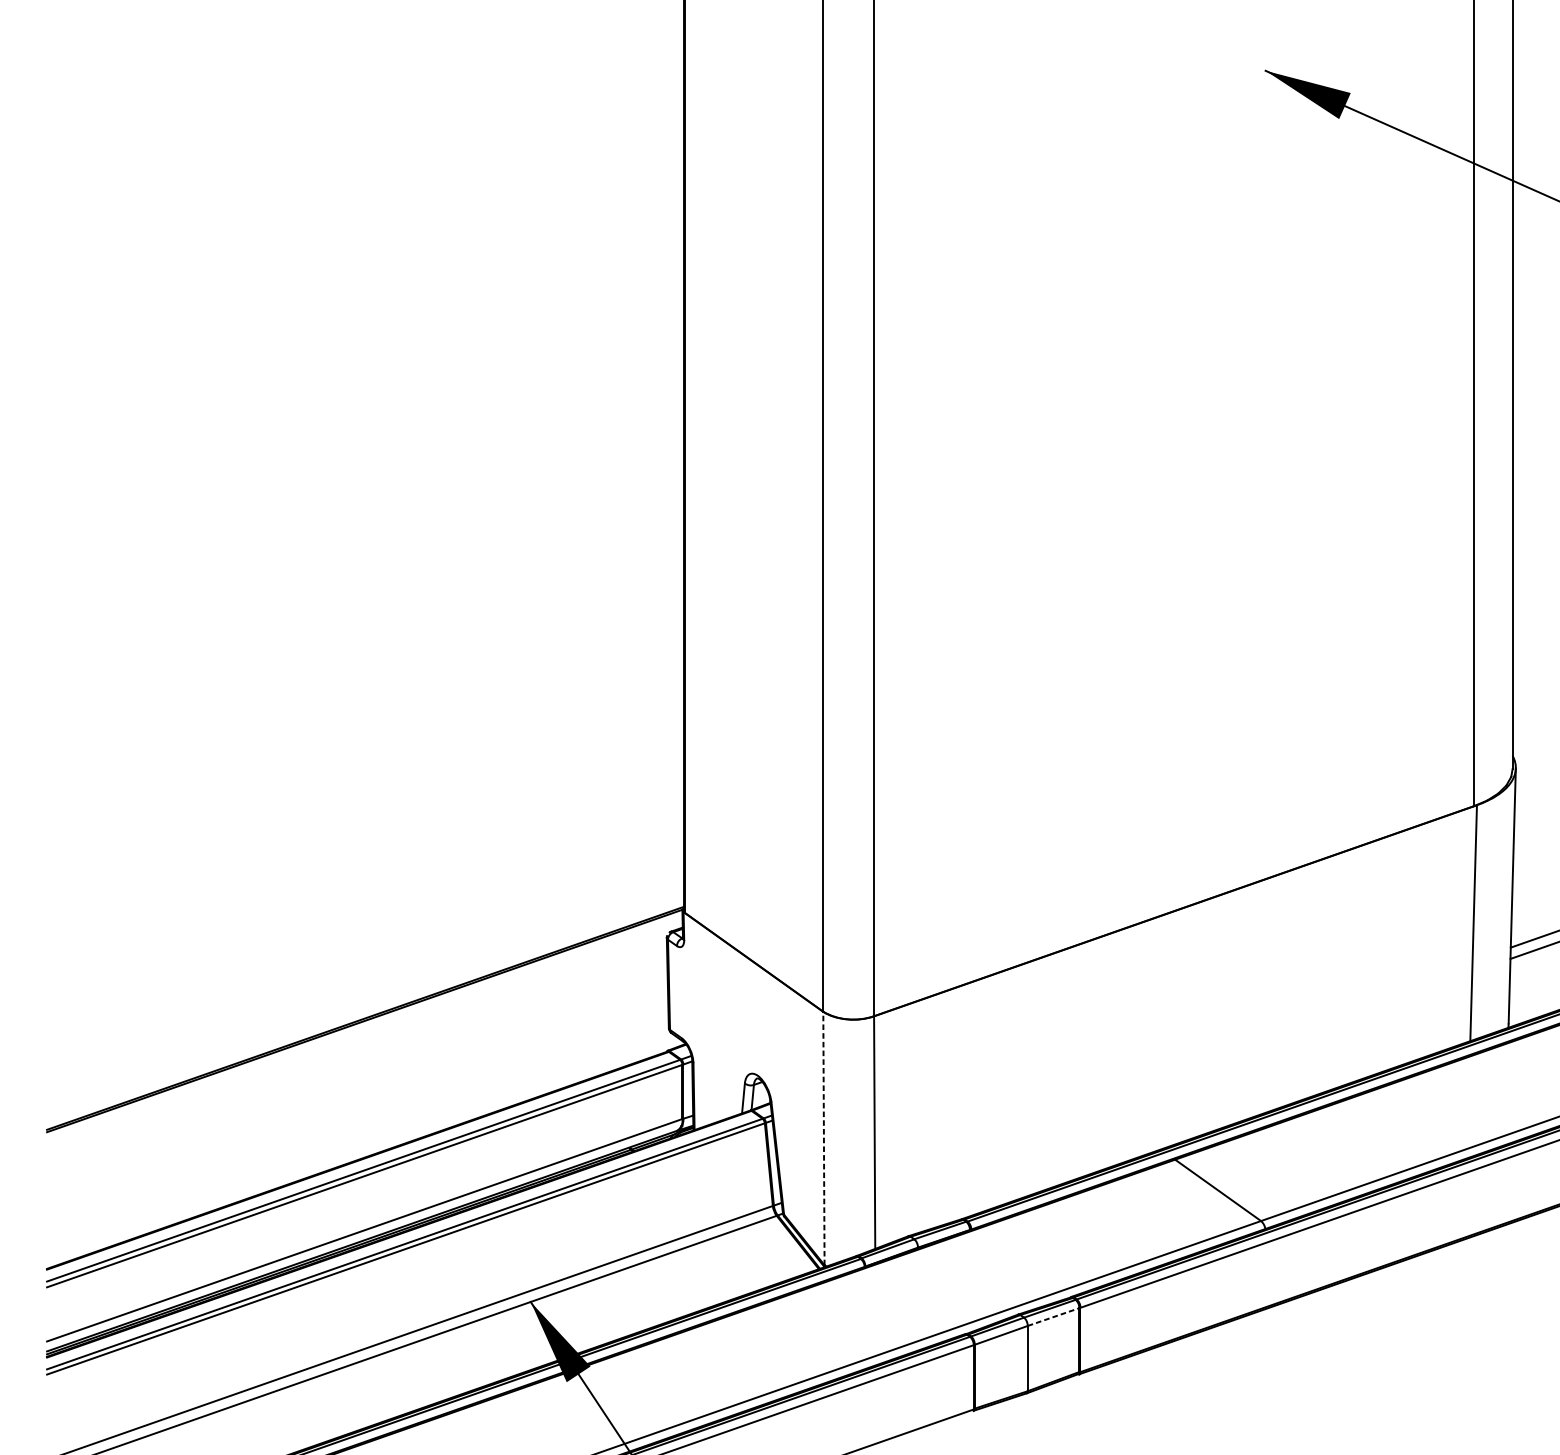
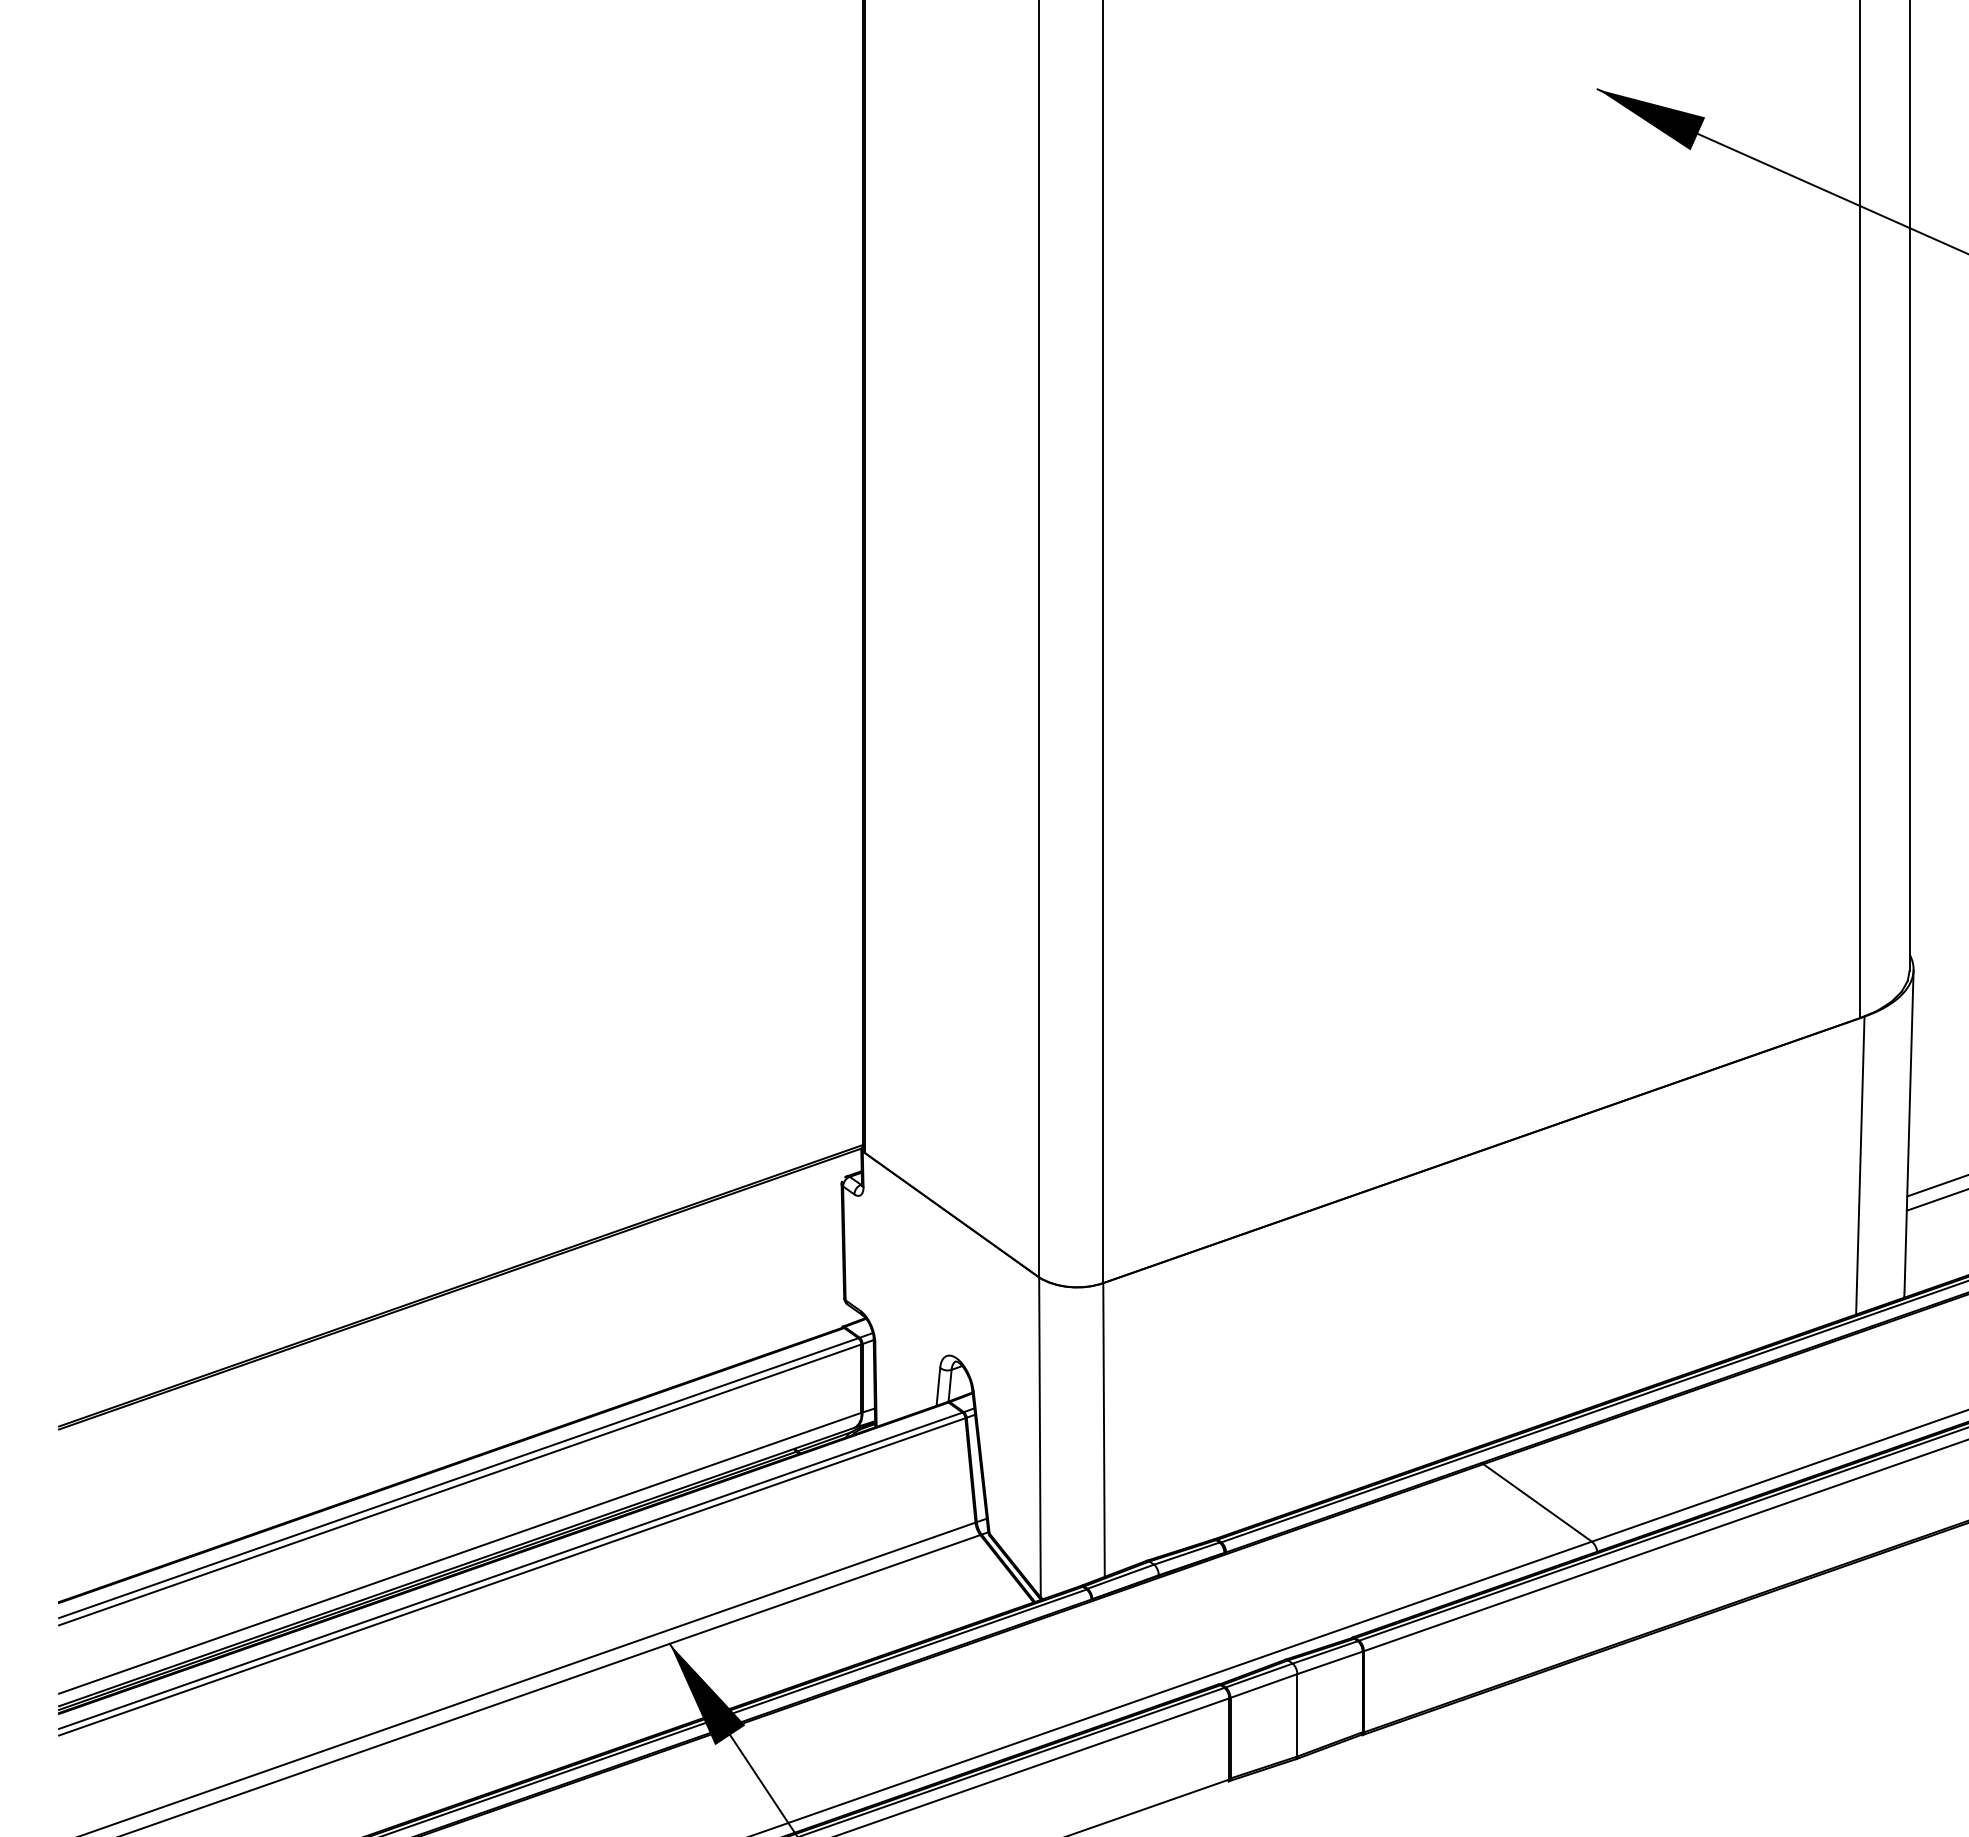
line: (823, 1138) -> (1039, 1437), dashed -> solid
line: (1053, 1316) -> (1329, 1662), dashed -> solid

